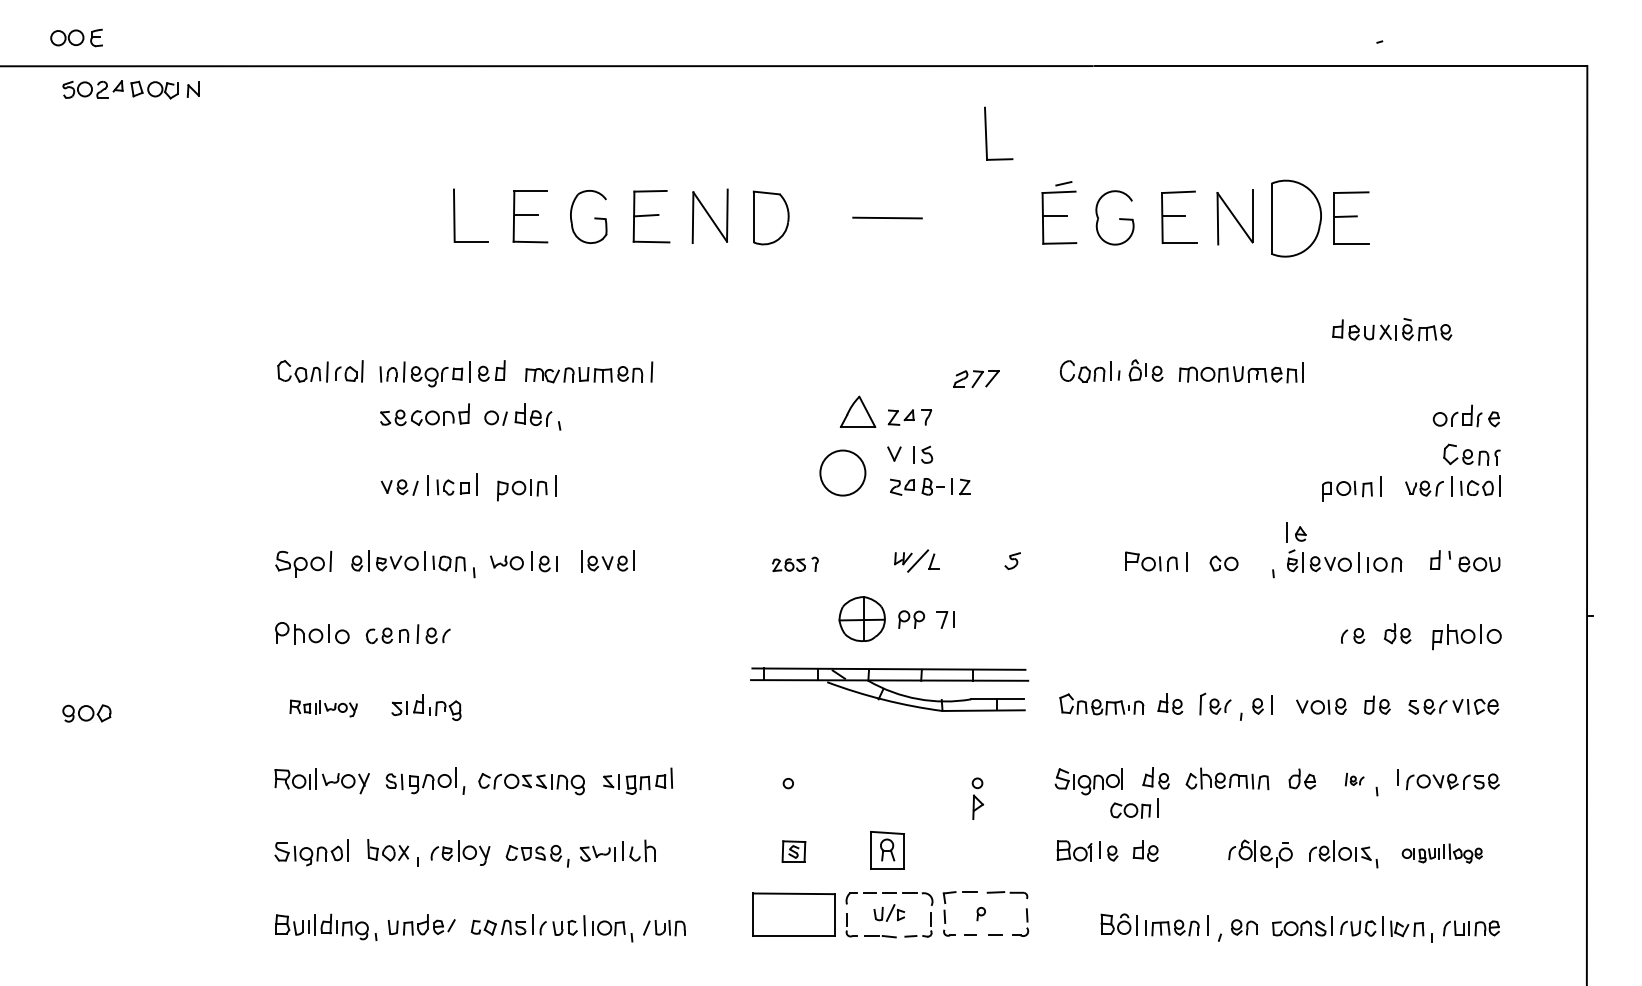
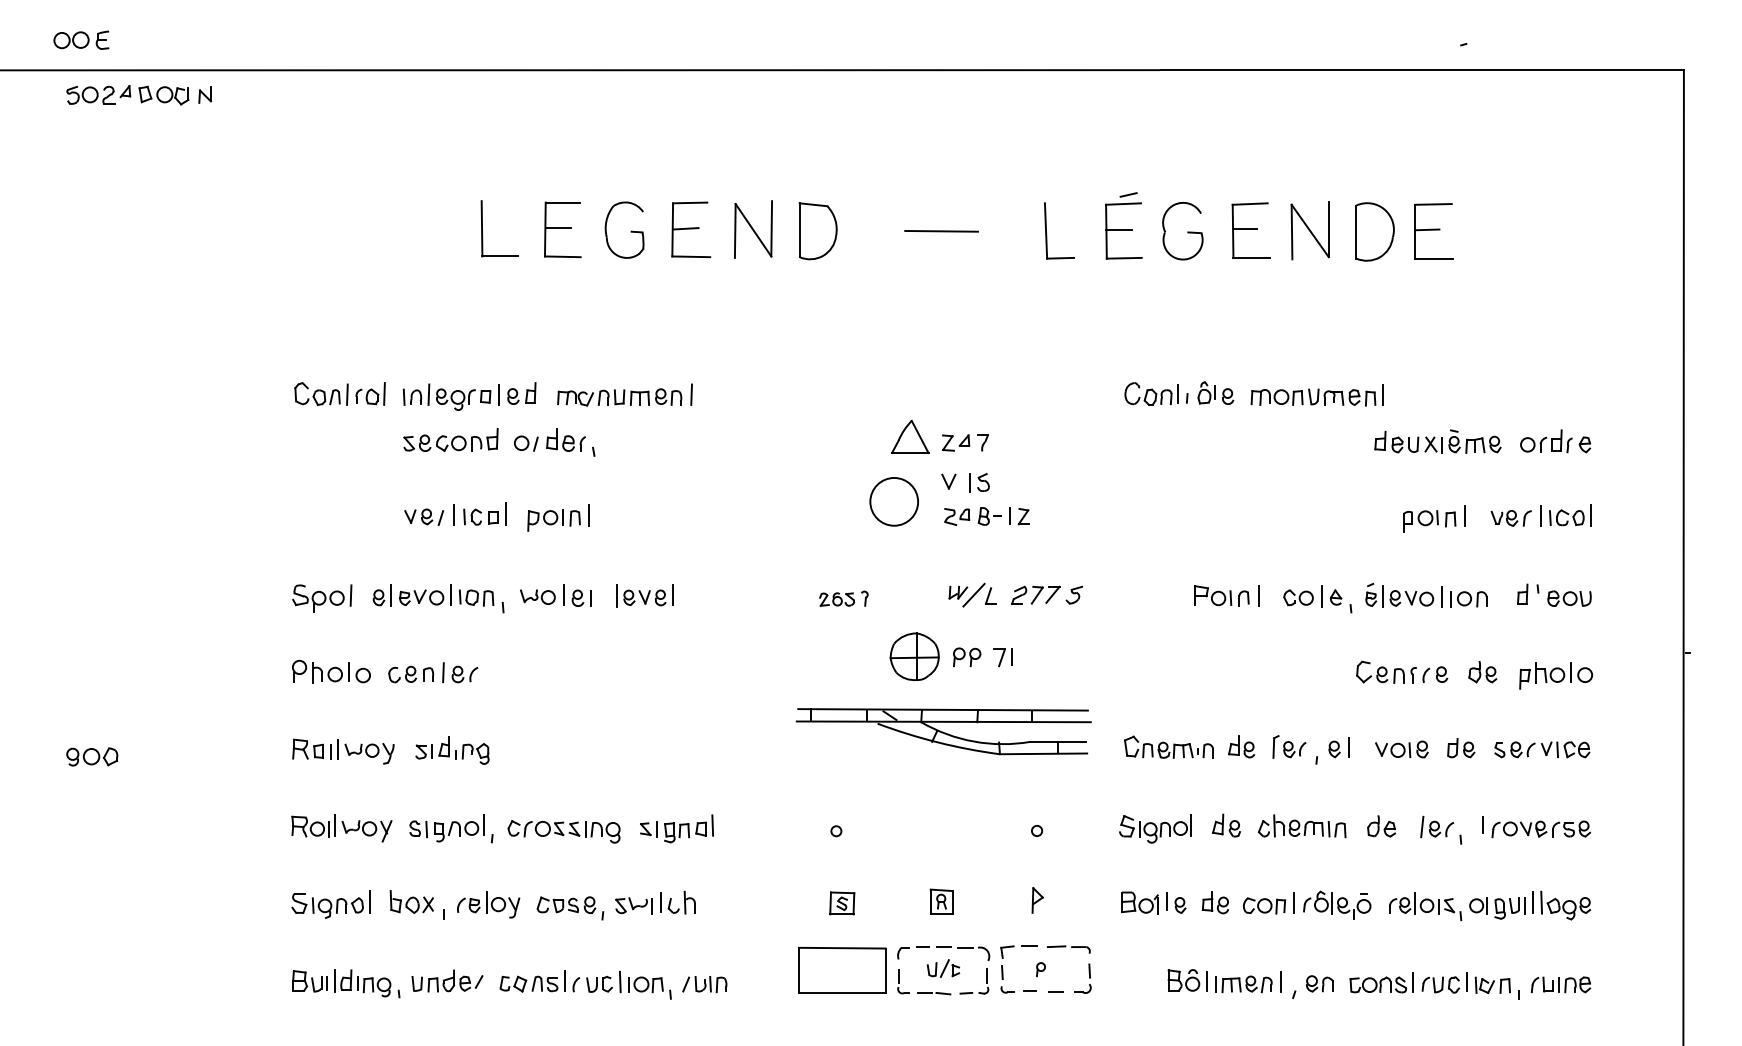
part: (987, 137) -> (1047, 234), moved
part: (1295, 218) -> (1374, 231), size x0.71
part: (1391, 329) -> (1437, 441), moved
part: (976, 378) -> (1035, 594), moved
part: (1471, 453) -> (1386, 671), moved
part: (1296, 533) -> (1331, 596), moved
part: (323, 708) -> (343, 751), size x1.43
part: (1355, 779) -> (1437, 826), size x1.67
part: (977, 807) -> (1037, 900), moved
part: (1134, 808) -> (1268, 903), moved
part: (887, 849) -> (941, 901), size x0.62
part: (1441, 853) -> (1529, 905), size x1.43

